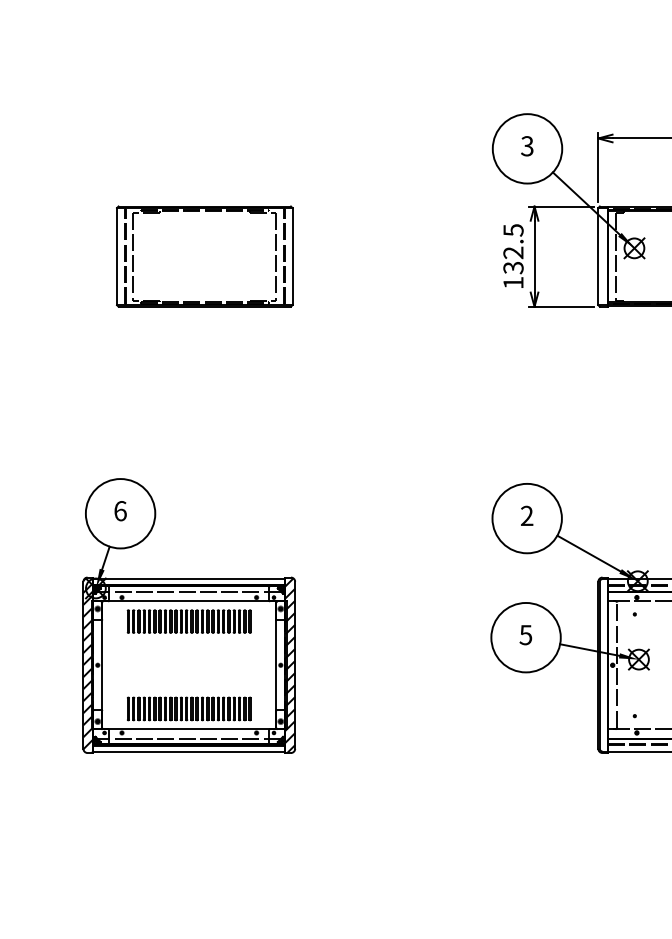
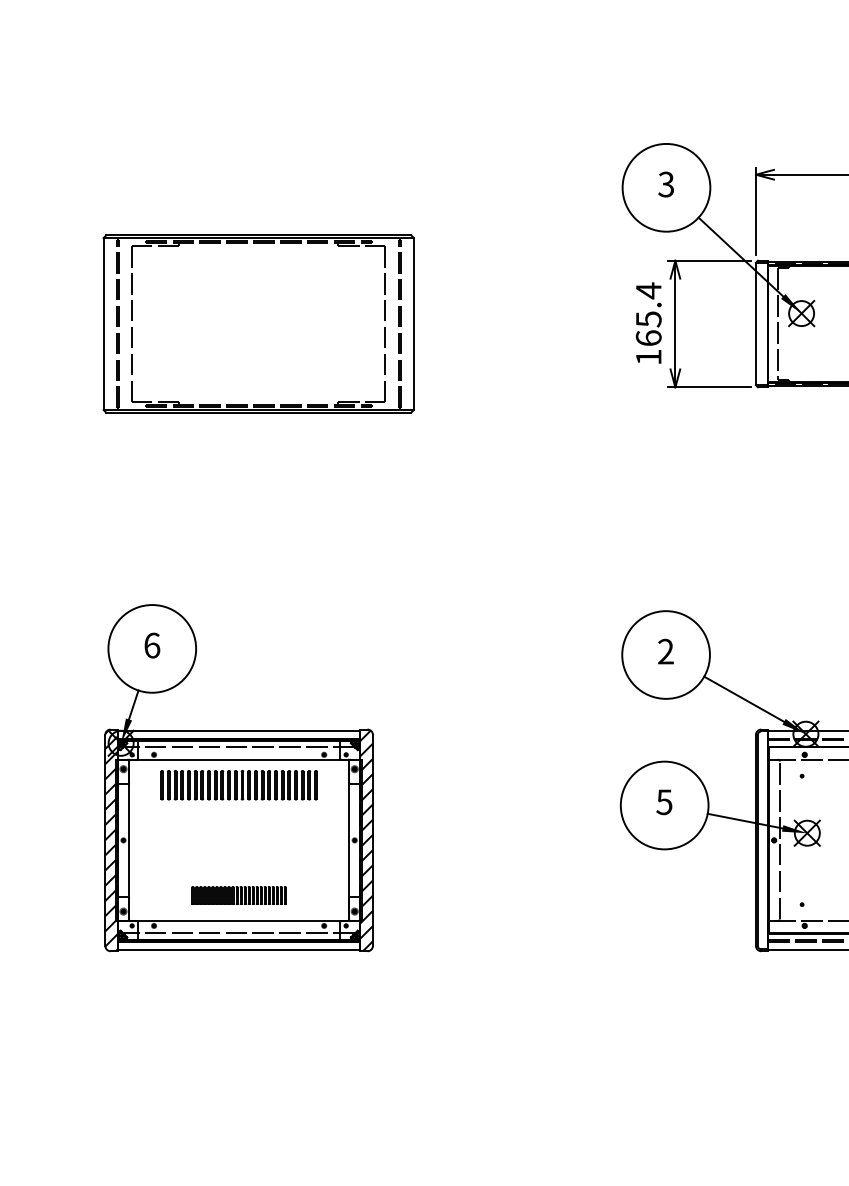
text: (513, 249) -> (648, 314), 132.5 -> 165.4
part: (204, 256) -> (258, 323), size x1.4
part: (188, 708) -> (238, 895), size x0.6

